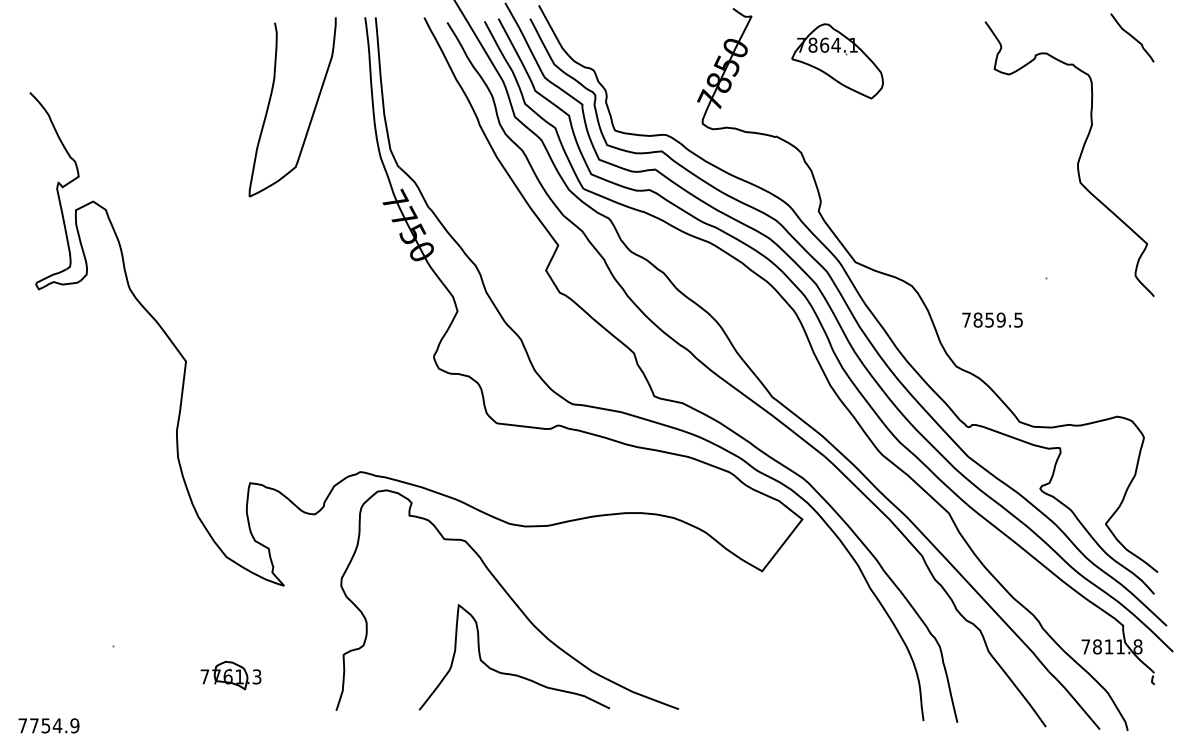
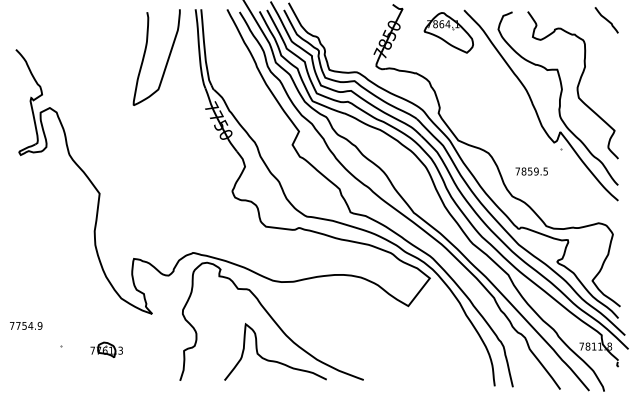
part: (1008, 196) -> (540, 105), added
part: (230, 674) -> (106, 349), moved
text: (49, 725) -> (26, 325), moved

